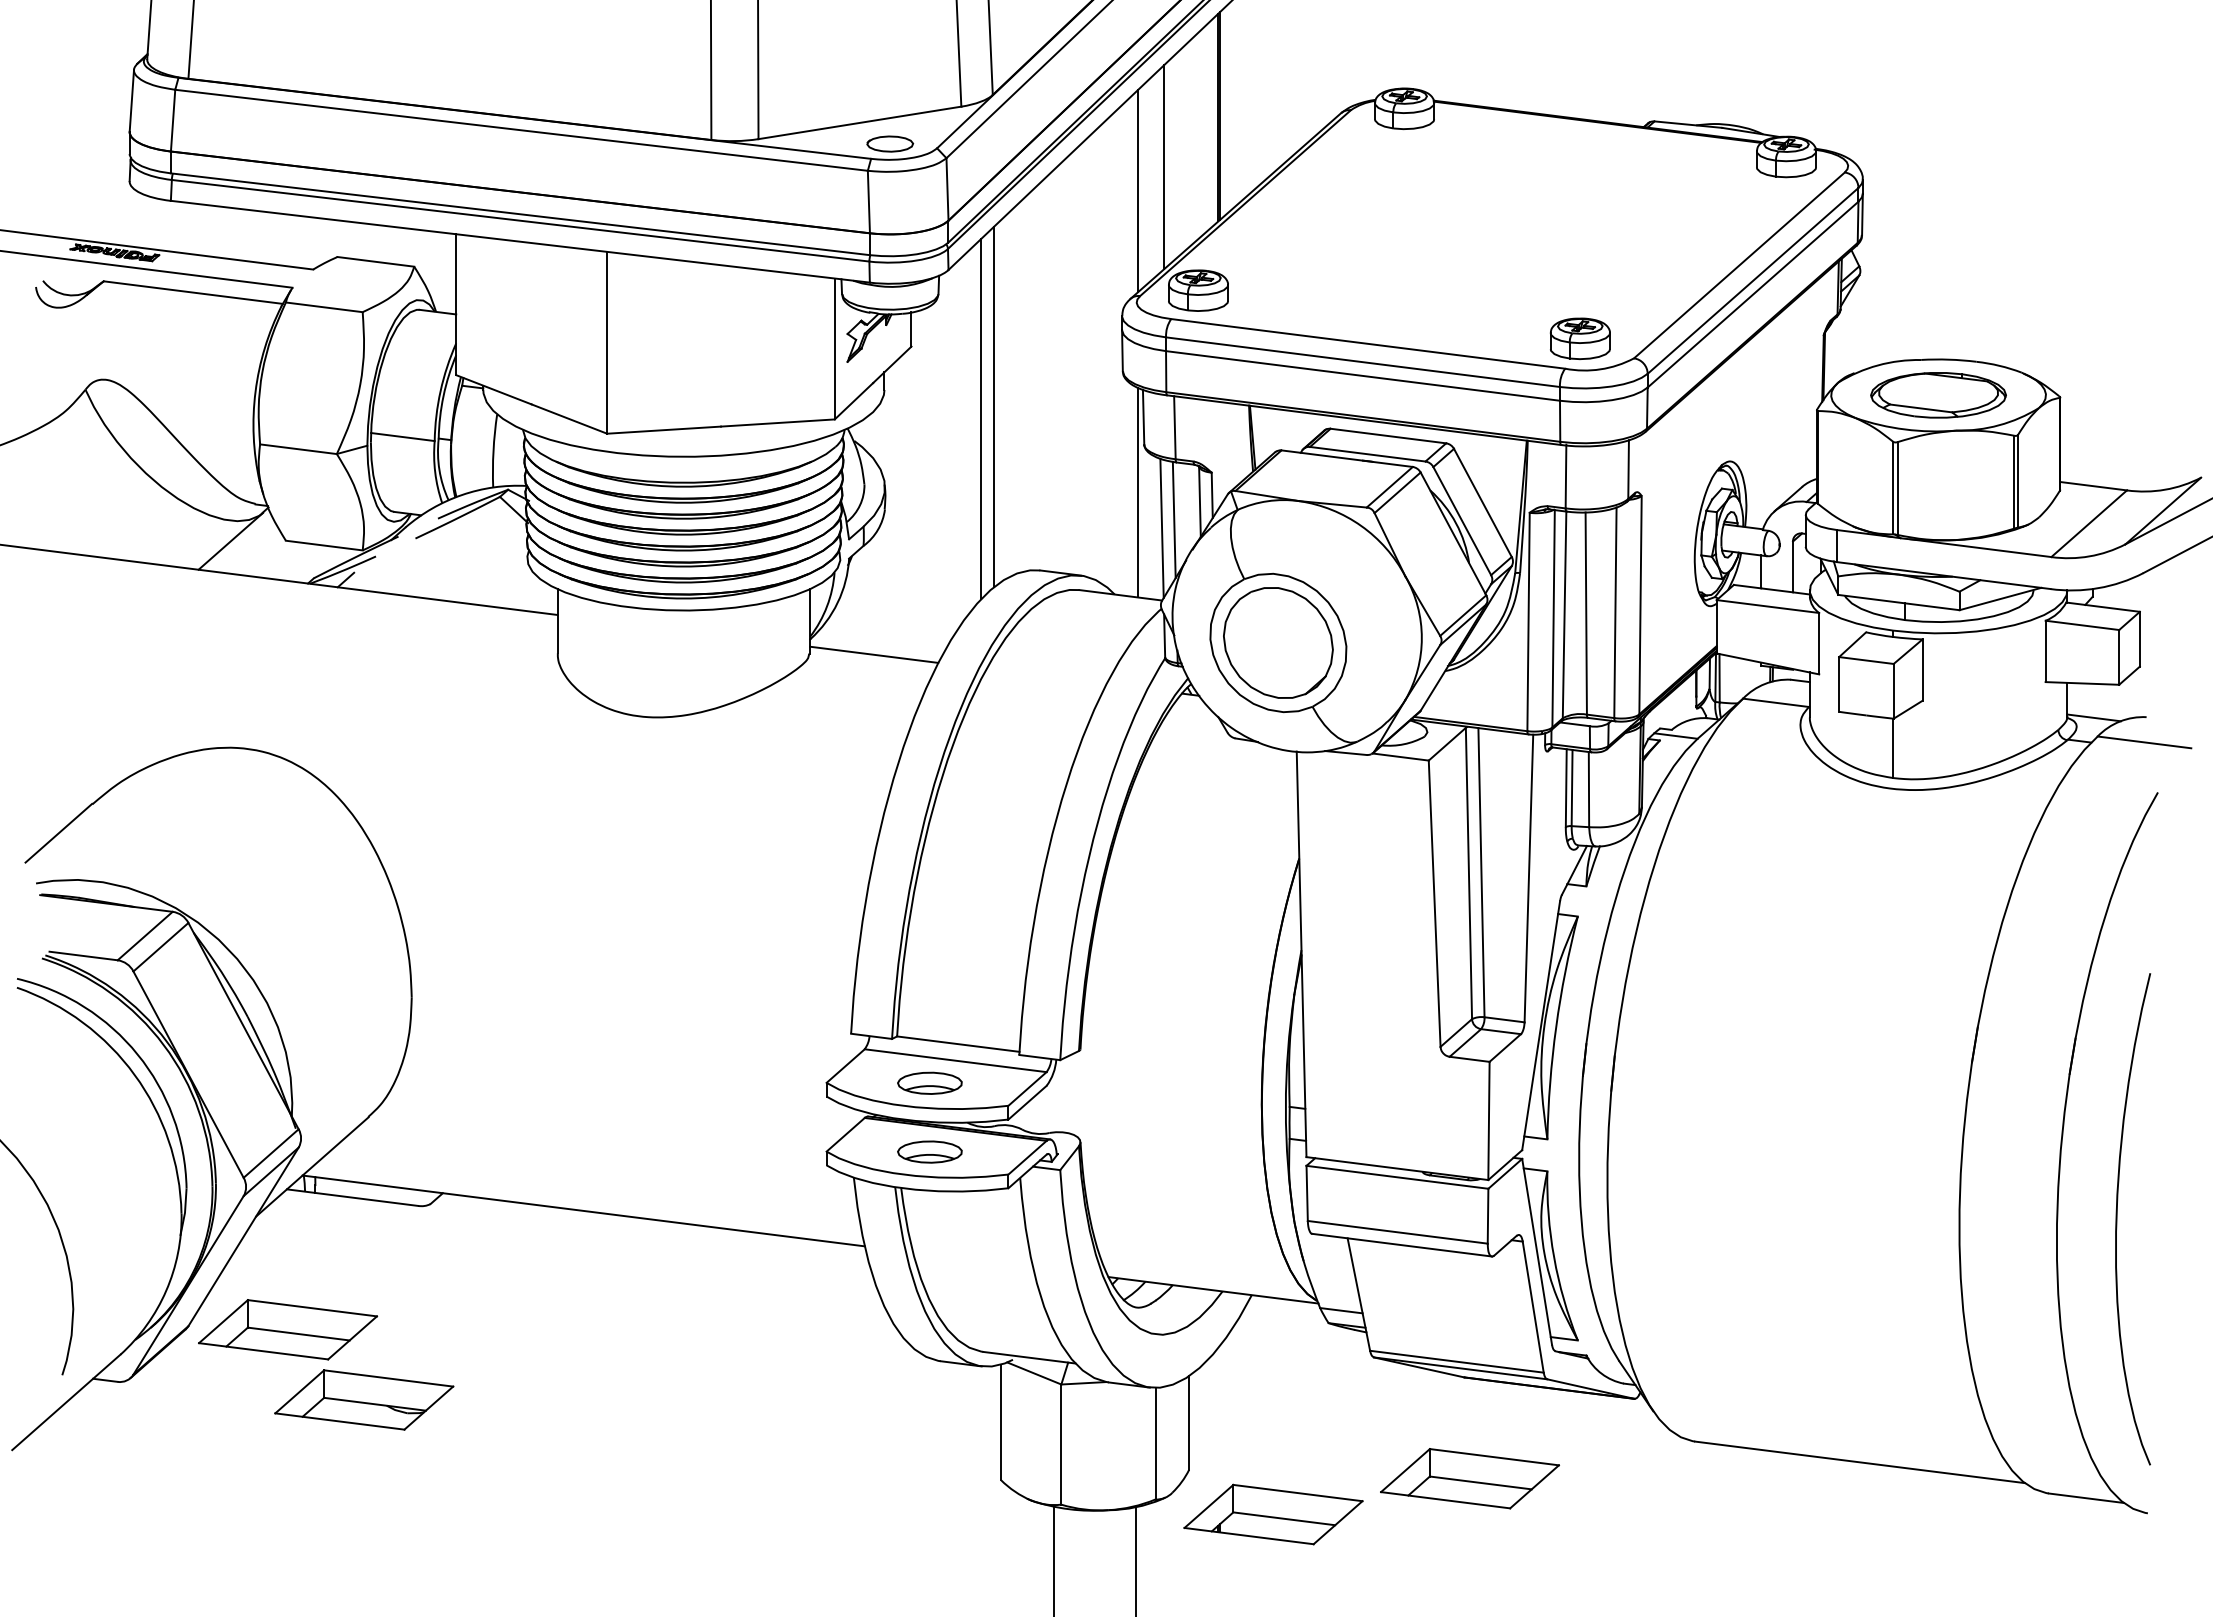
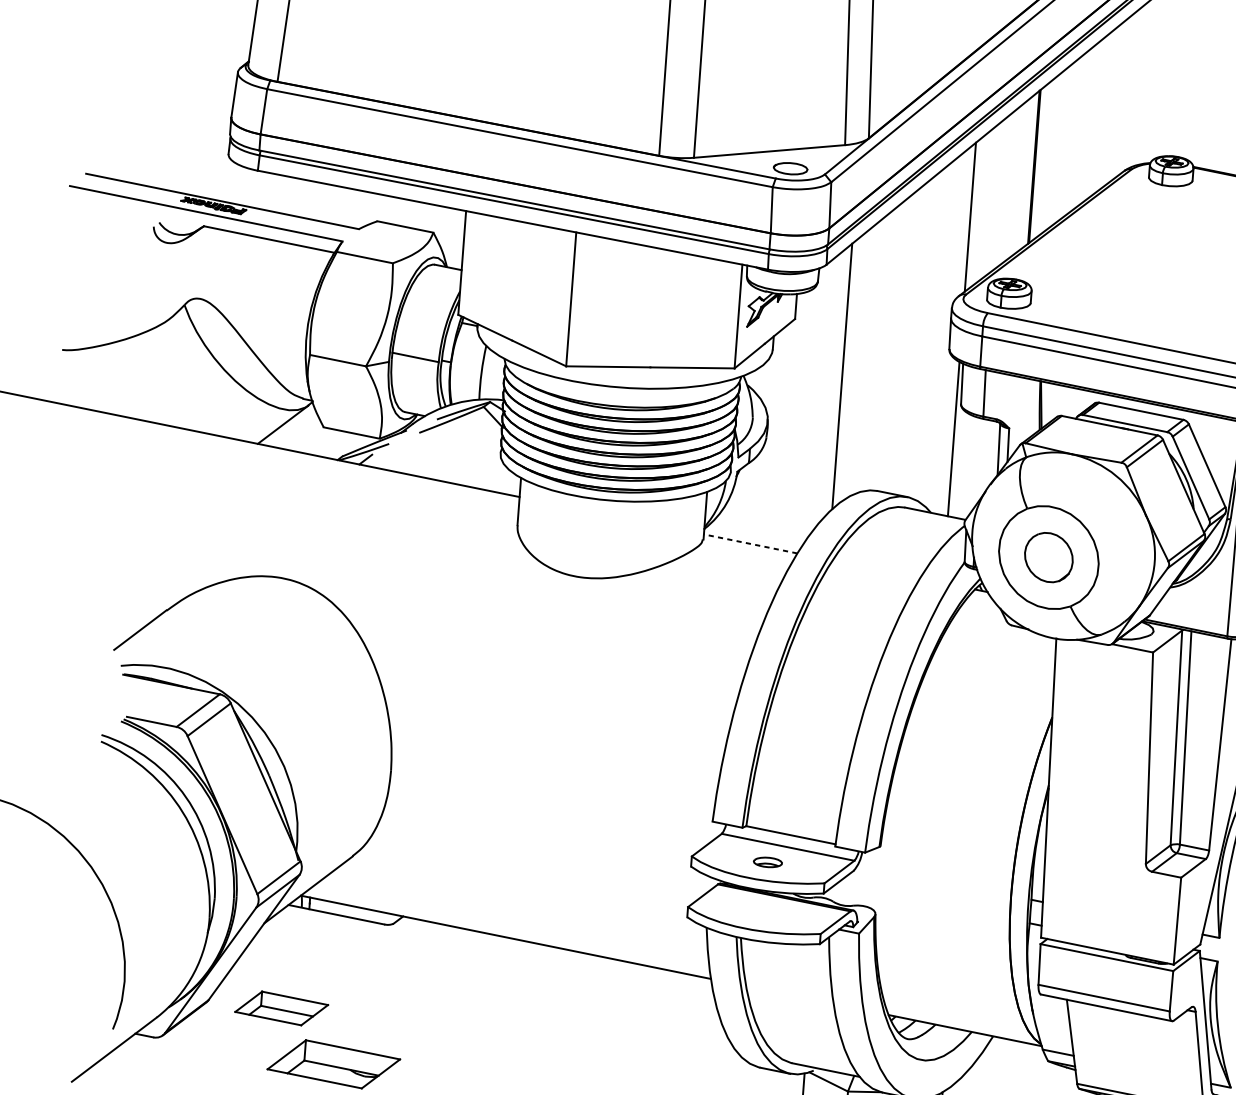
line: (1164, 167) -> (991, 201), removed
line: (994, 406) -> (852, 367), removed
line: (1173, 519) -> (978, 460), removed
line: (1161, 528) -> (969, 466), removed
part: (1278, 642) -> (1048, 557), size x0.6
line: (874, 654) -> (750, 543), solid -> dashed
part: (929, 1082) -> (767, 861), size x0.6
part: (929, 1151) -> (763, 912), removed
part: (288, 1329) -> (281, 1008), size x0.7

